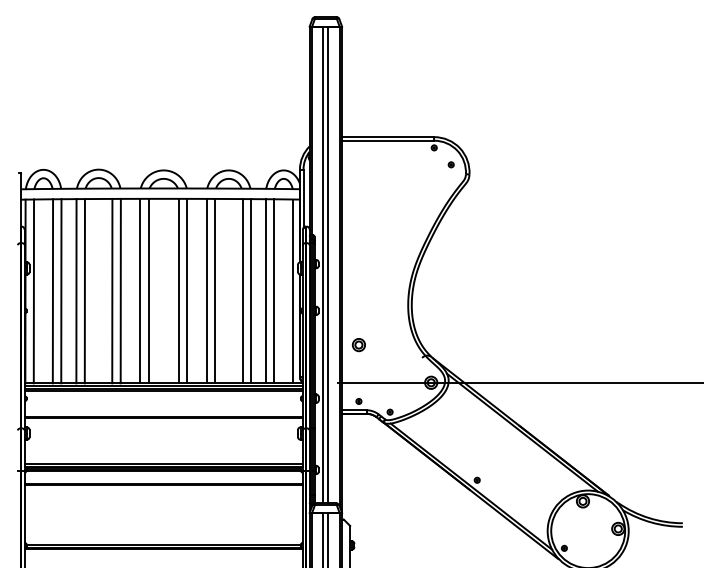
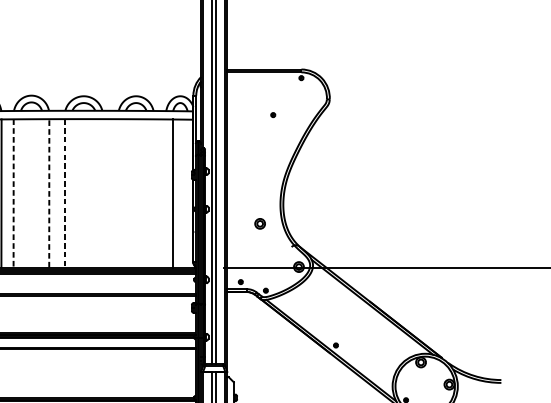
part: (450, 164) -> (272, 114), moved
line: (112, 290) -> (42, 192), removed
line: (120, 290) -> (49, 192), solid -> dashed
line: (148, 290) -> (71, 192), removed
line: (178, 290) -> (95, 192), removed
line: (187, 290) -> (102, 192), removed
line: (206, 290) -> (118, 192), removed
line: (215, 290) -> (125, 192), removed
line: (76, 291) -> (13, 193), solid -> dashed
line: (84, 291) -> (20, 193), removed
line: (140, 291) -> (65, 193), solid -> dashed
line: (242, 291) -> (147, 193), removed
line: (251, 291) -> (154, 193), removed
line: (265, 291) -> (165, 193), removed
line: (293, 291) -> (188, 193), removed
part: (358, 345) -> (259, 224), moved

